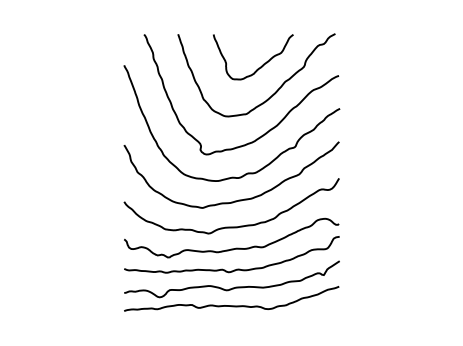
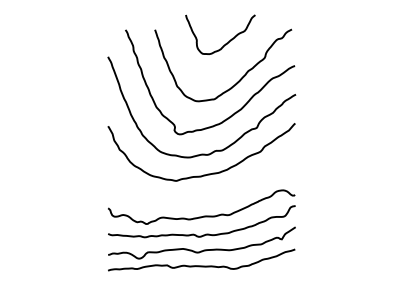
curve: (260, 66) -> (226, 42), moved
curve: (234, 225) -> (204, 196), removed

